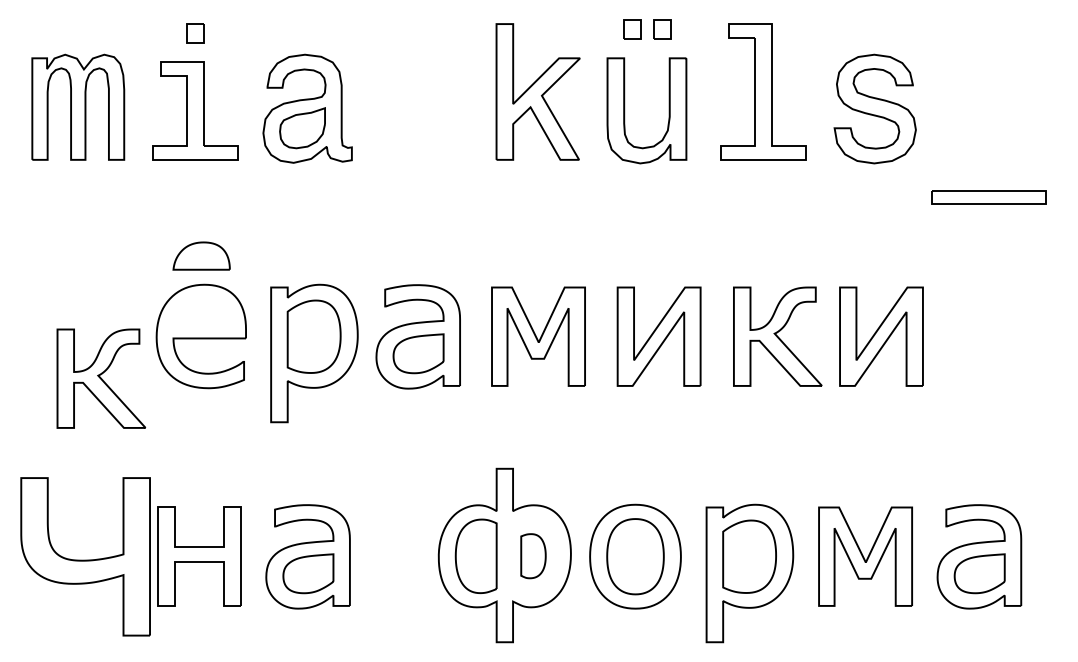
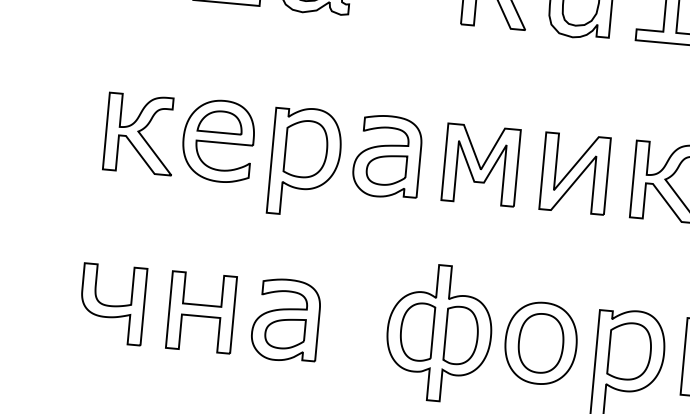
part: (201, 255) -> (220, 121), moved
part: (101, 378) -> (140, 133), moved
part: (533, 555) -> (461, 335), size x1.67
part: (85, 556) -> (112, 304), size x0.62

